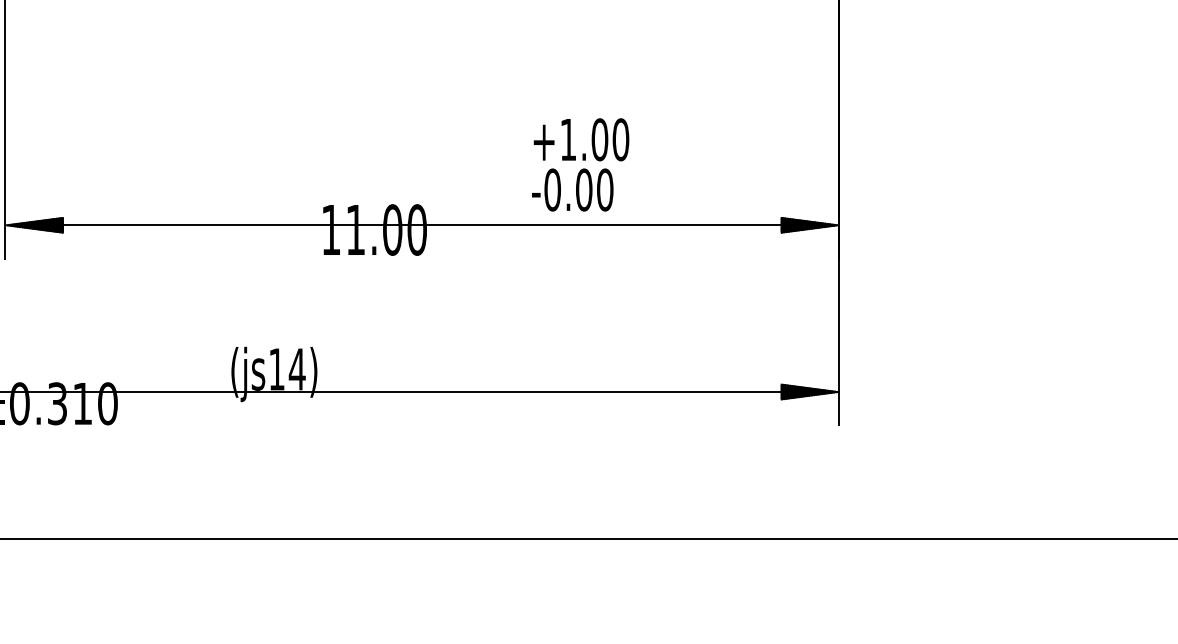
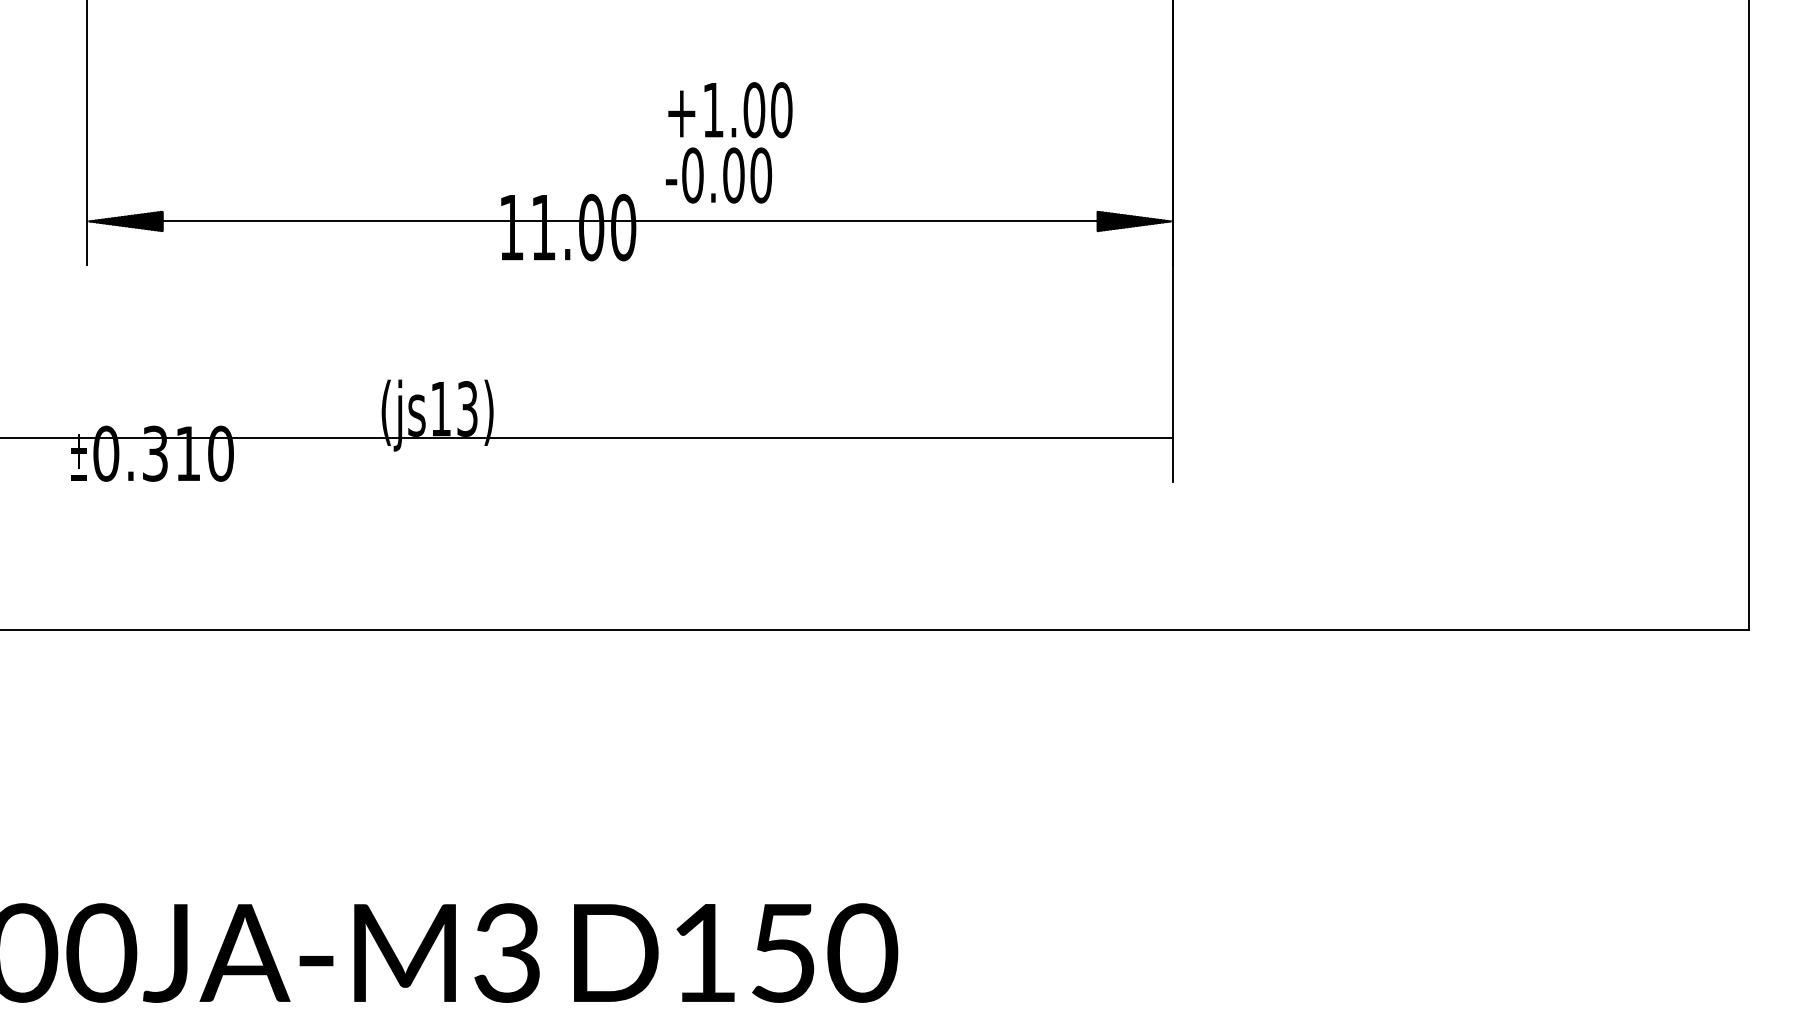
text: (580, 164) -> (729, 142), moved
text: (297, 369) -> (467, 408), (js14) -> (js13)
hatch: (809, 392) -> (1133, 438), removed

